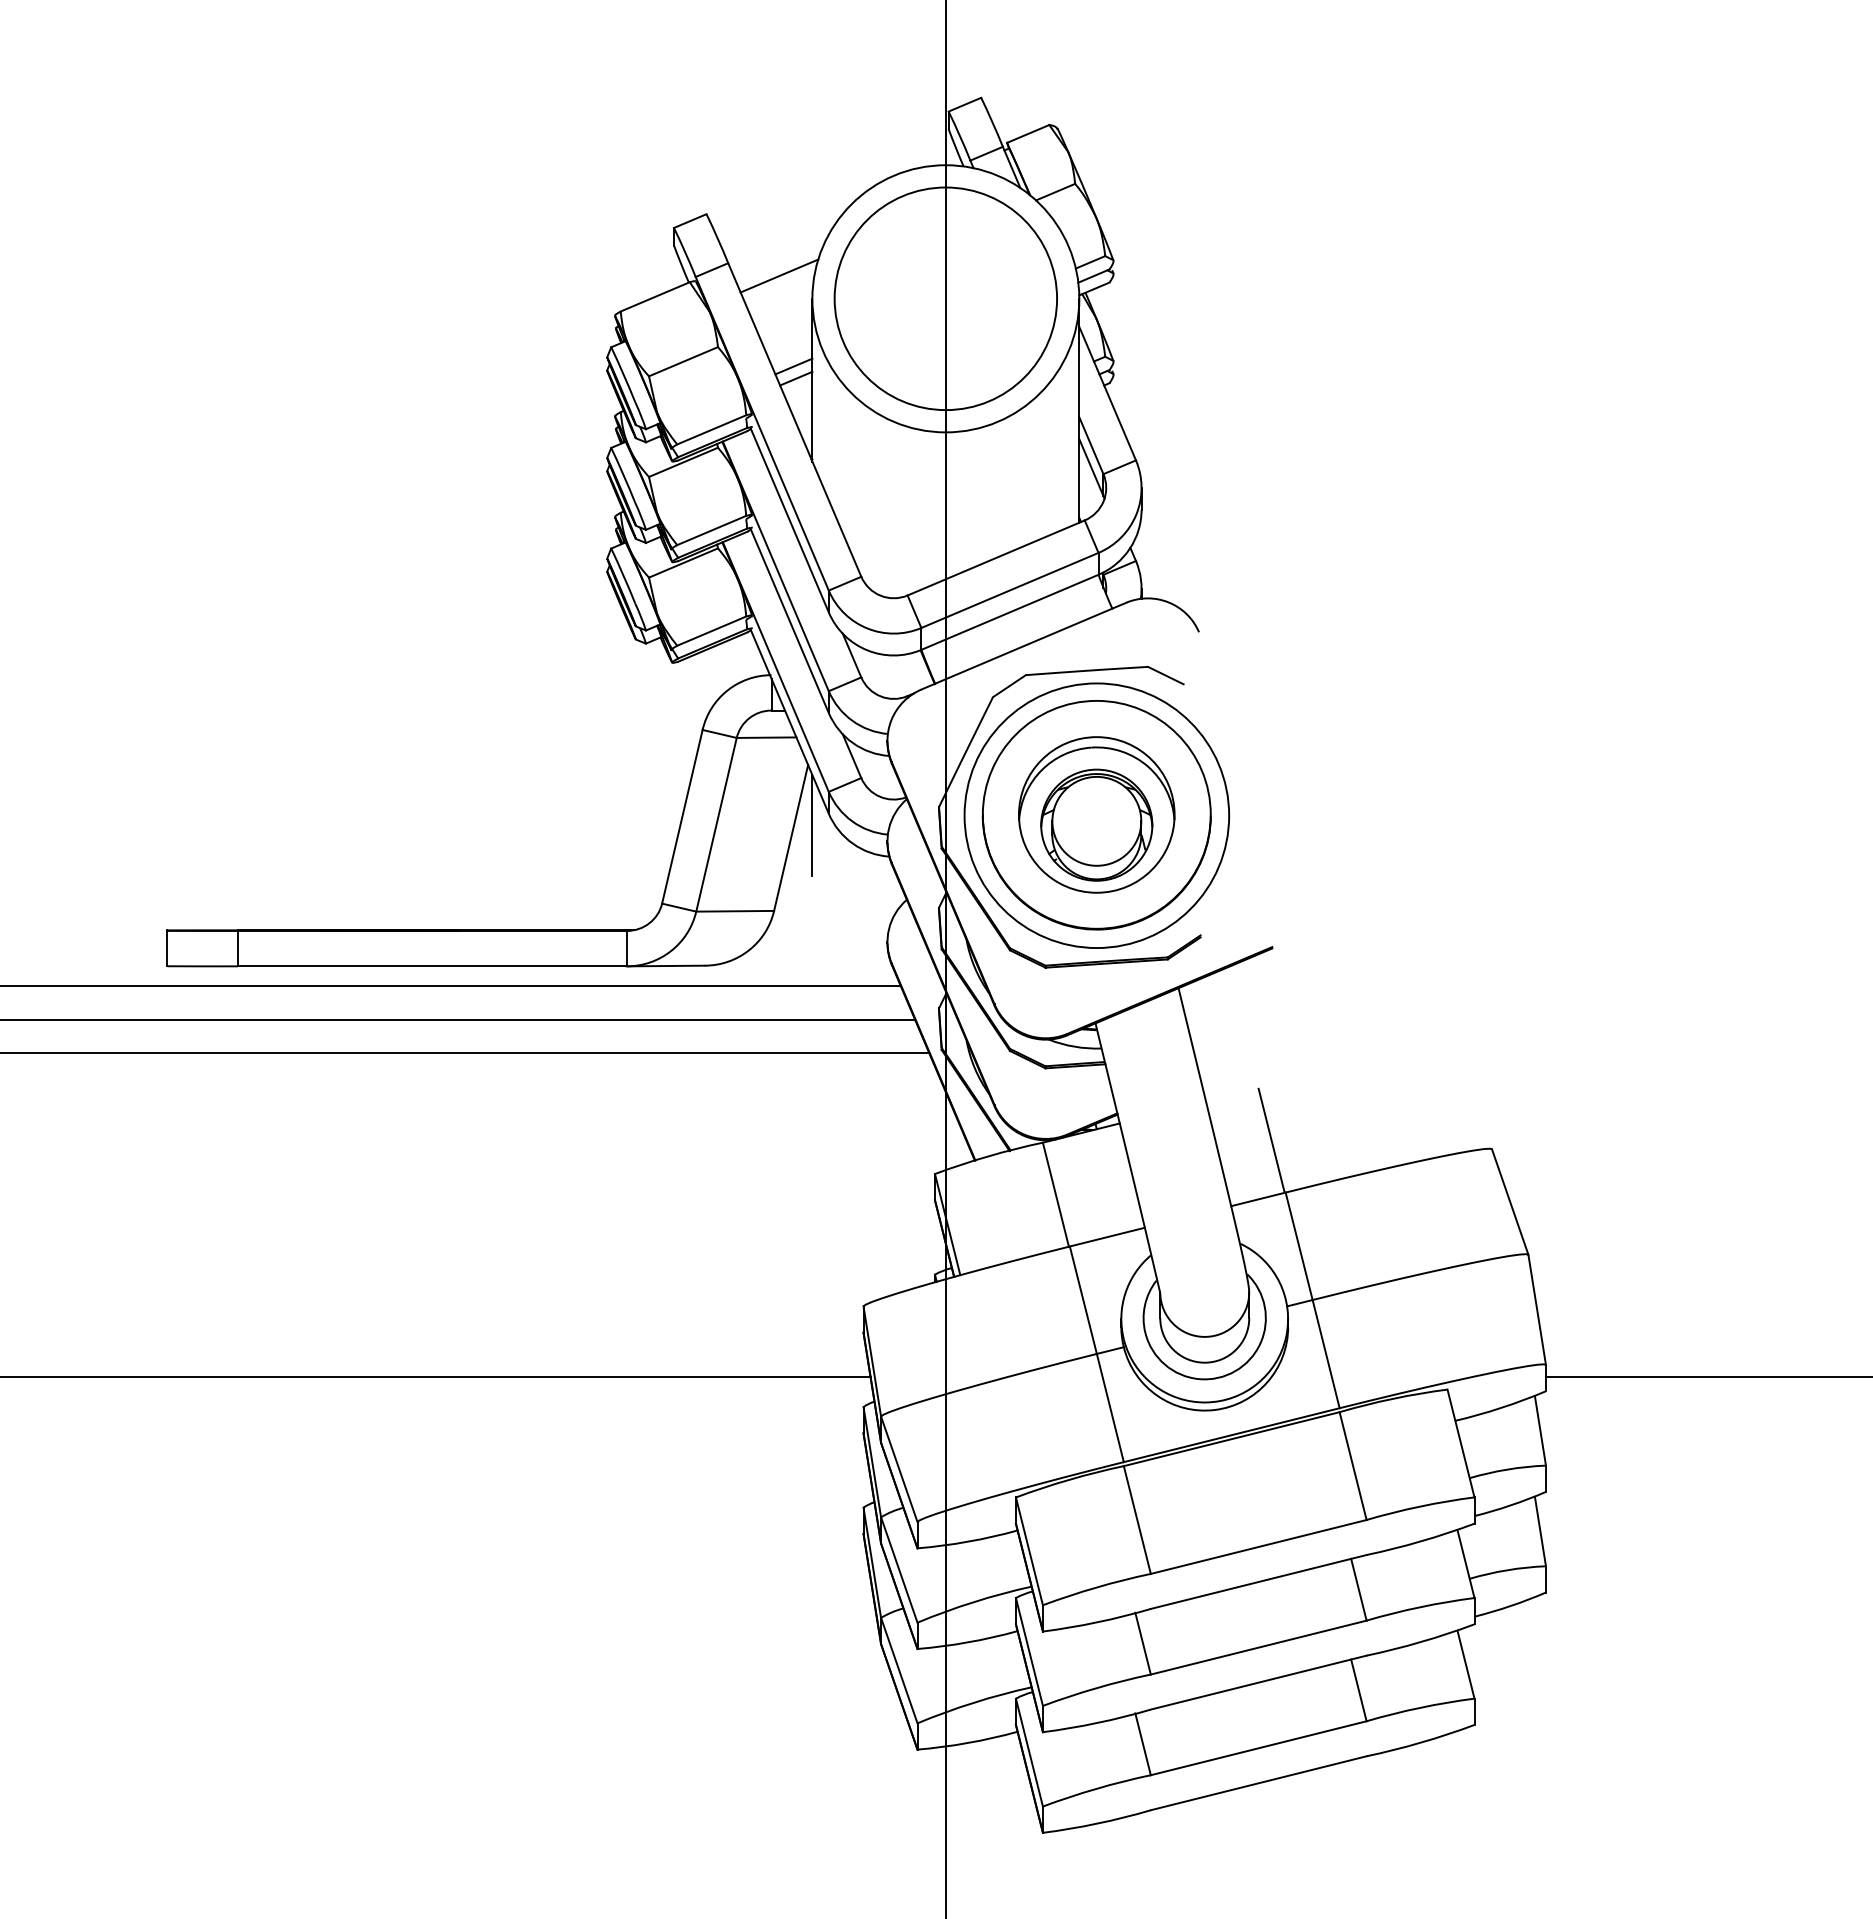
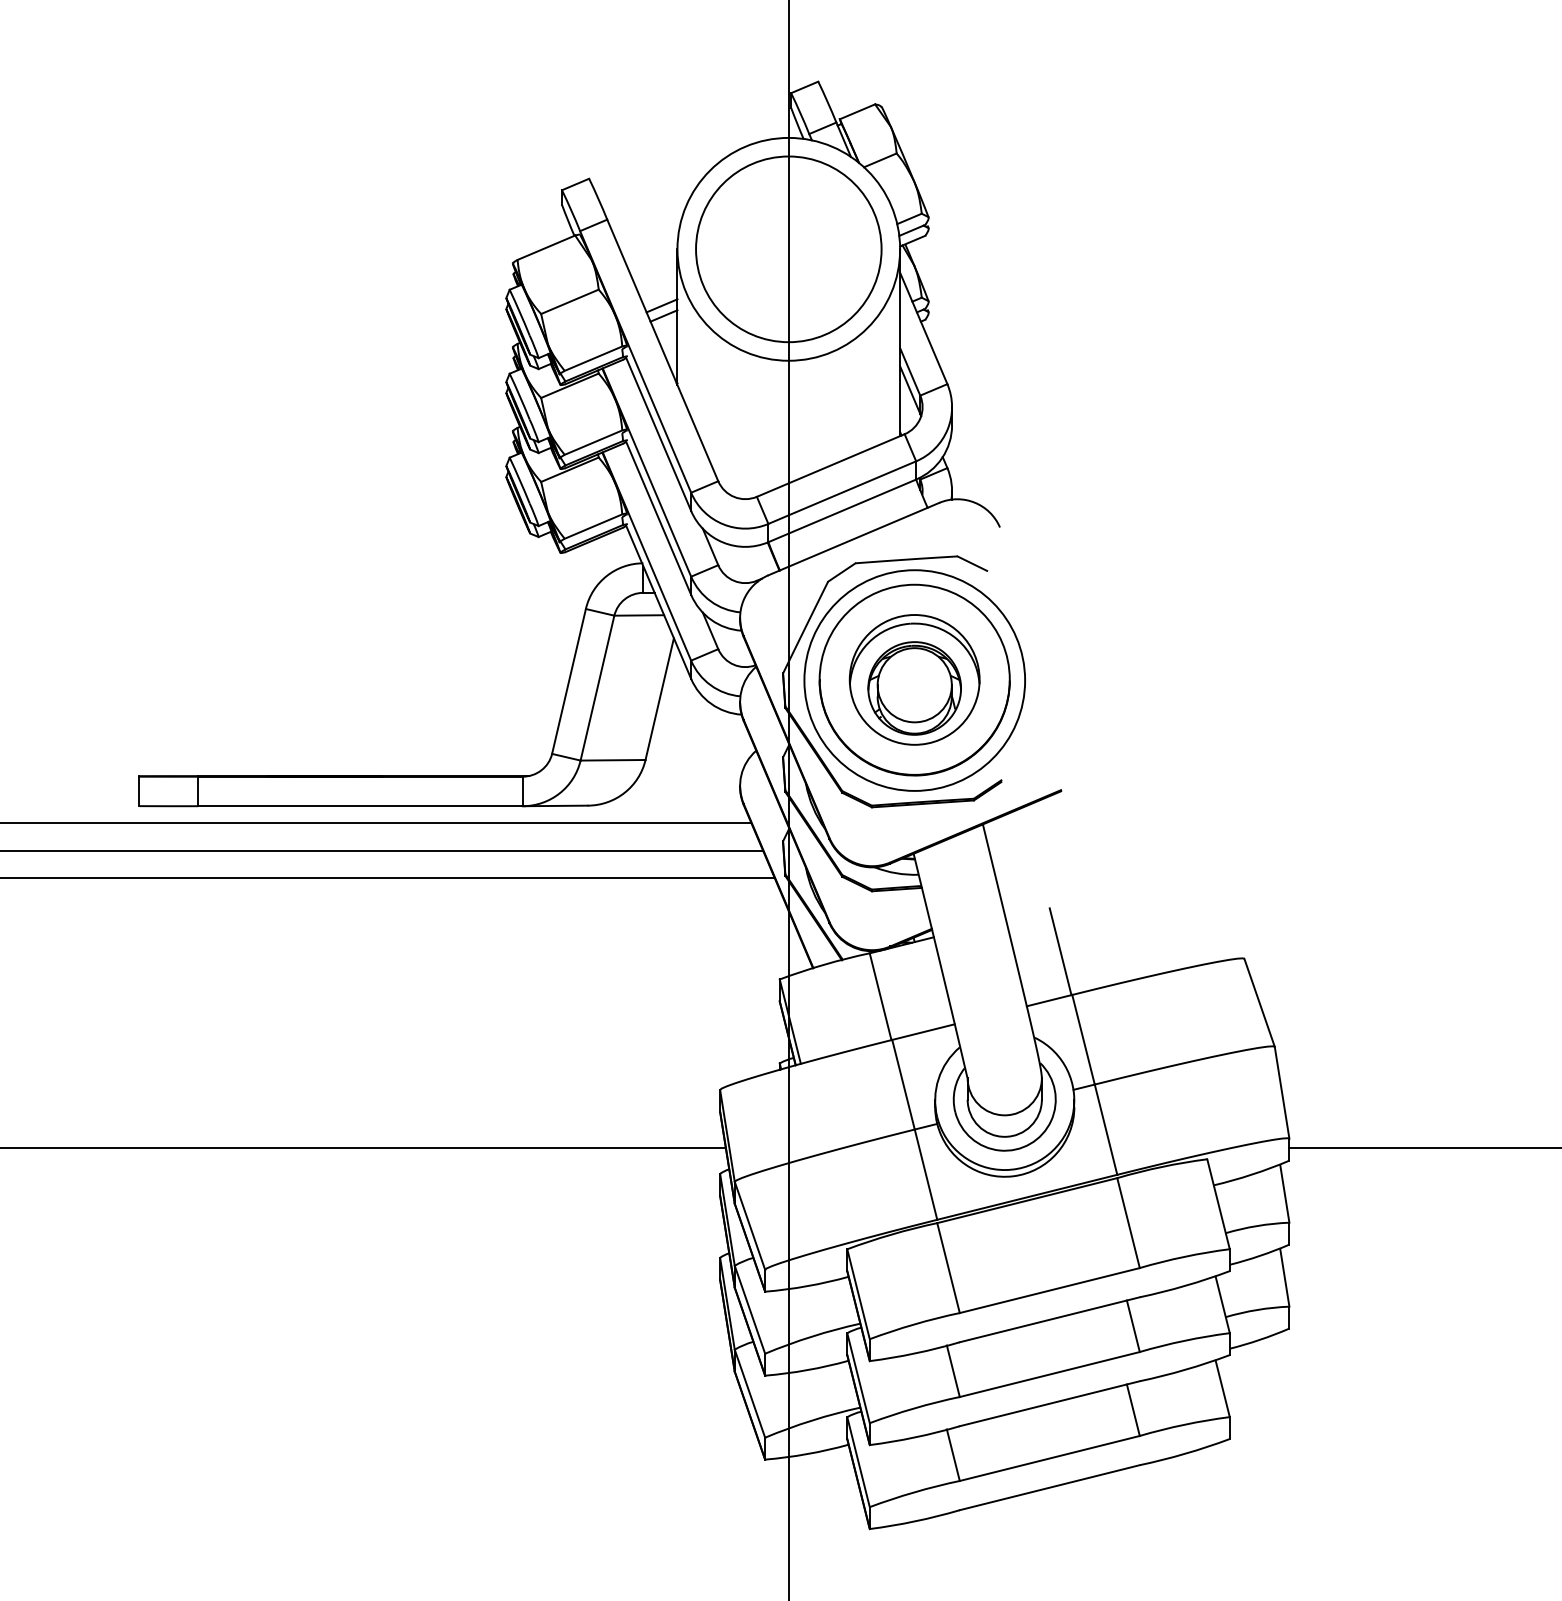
line: (779, 275) -> (650, 229), removed
line: (812, 825) -> (677, 688), removed

